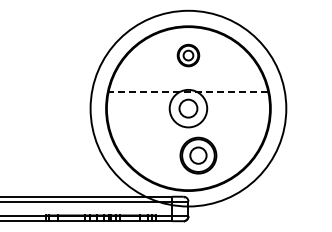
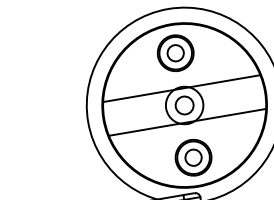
part: (188, 55) -> (175, 53), size x1.67
line: (188, 91) -> (181, 88), dashed -> solid
line: (188, 125) -> (187, 122), added
part: (198, 155) -> (193, 157), moved

